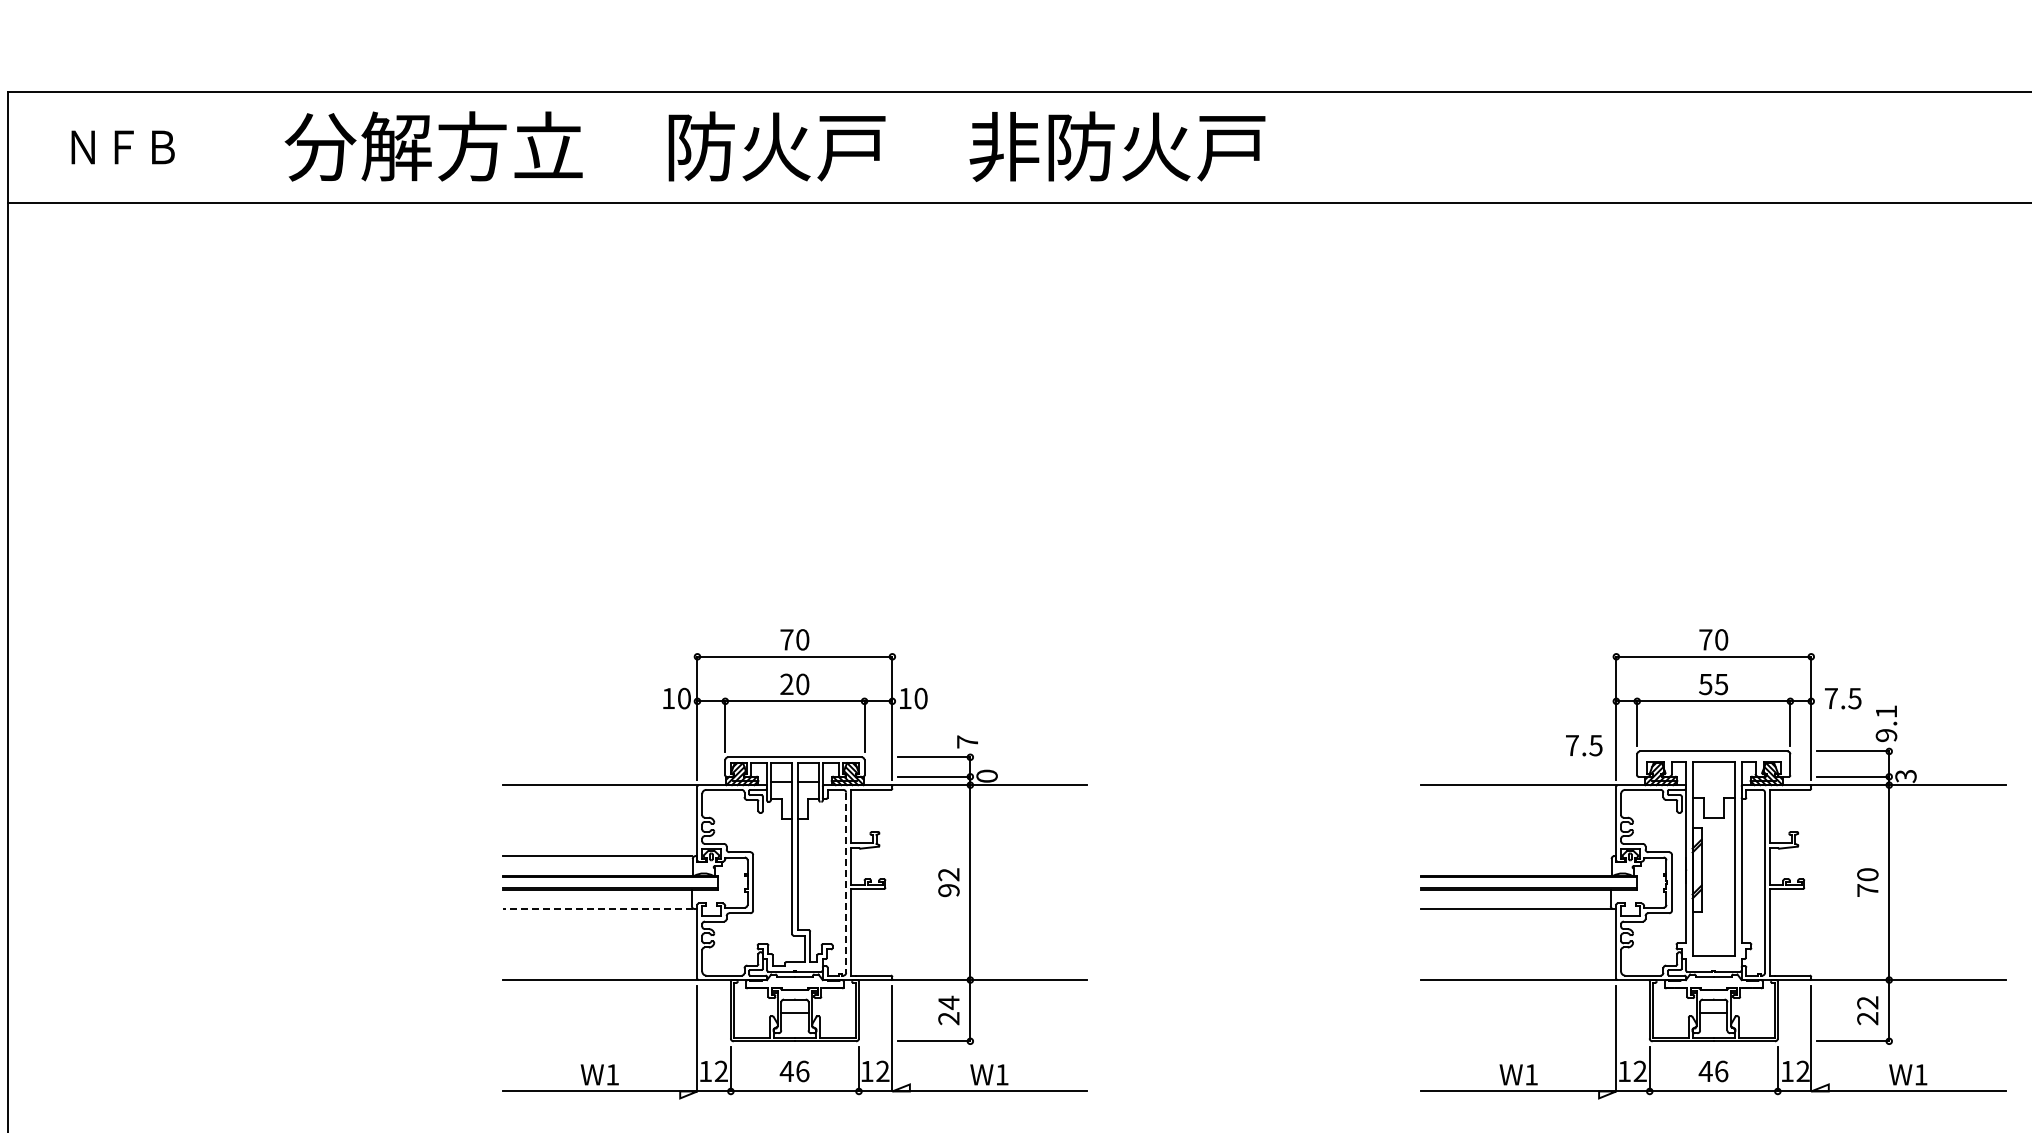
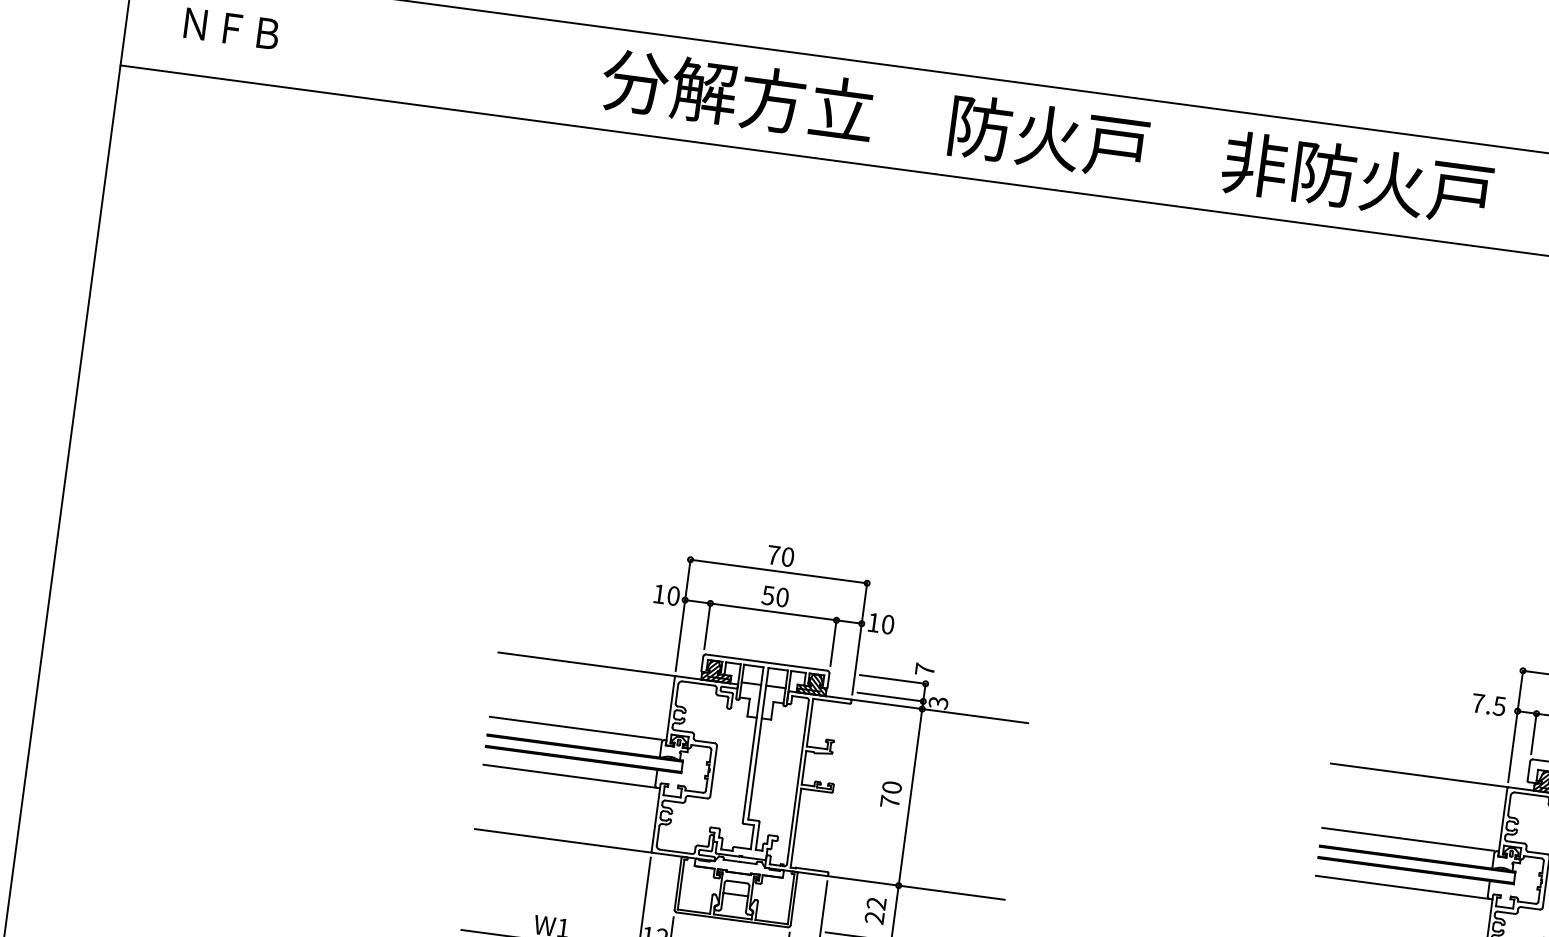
text: (774, 146) -> (1046, 136), moved
text: (786, 684) -> (767, 595), 20 -> 50
text: (1584, 745) -> (1489, 704), moved
text: (986, 775) -> (938, 702), 0 -> 3
line: (1515, 856) -> (1407, 839), added
text: (948, 882) -> (890, 794), 92 -> 70
line: (846, 883) -> (798, 783), dashed -> solid
line: (597, 909) -> (569, 776), dashed -> solid
text: (948, 1002) -> (876, 903), 24 -> 22

